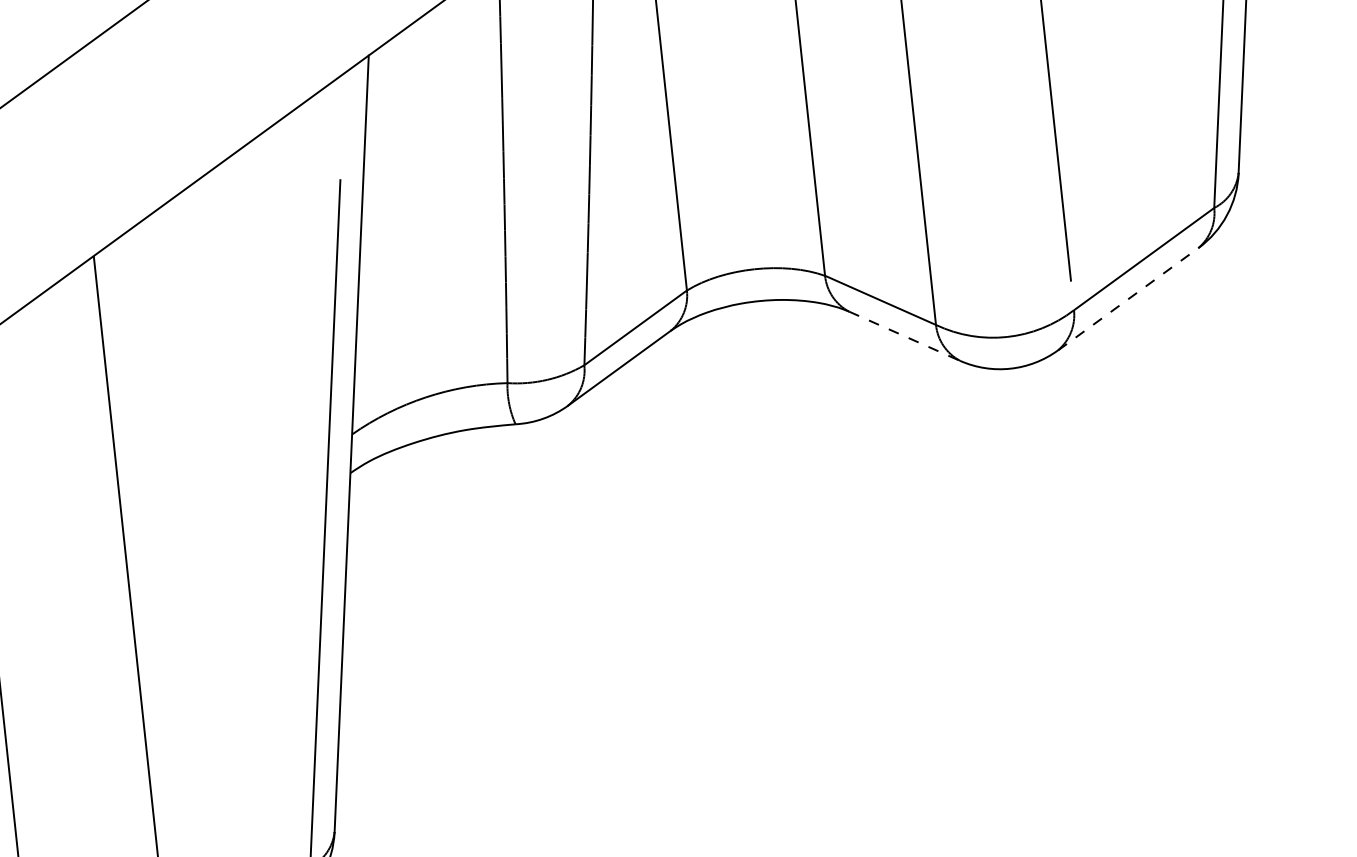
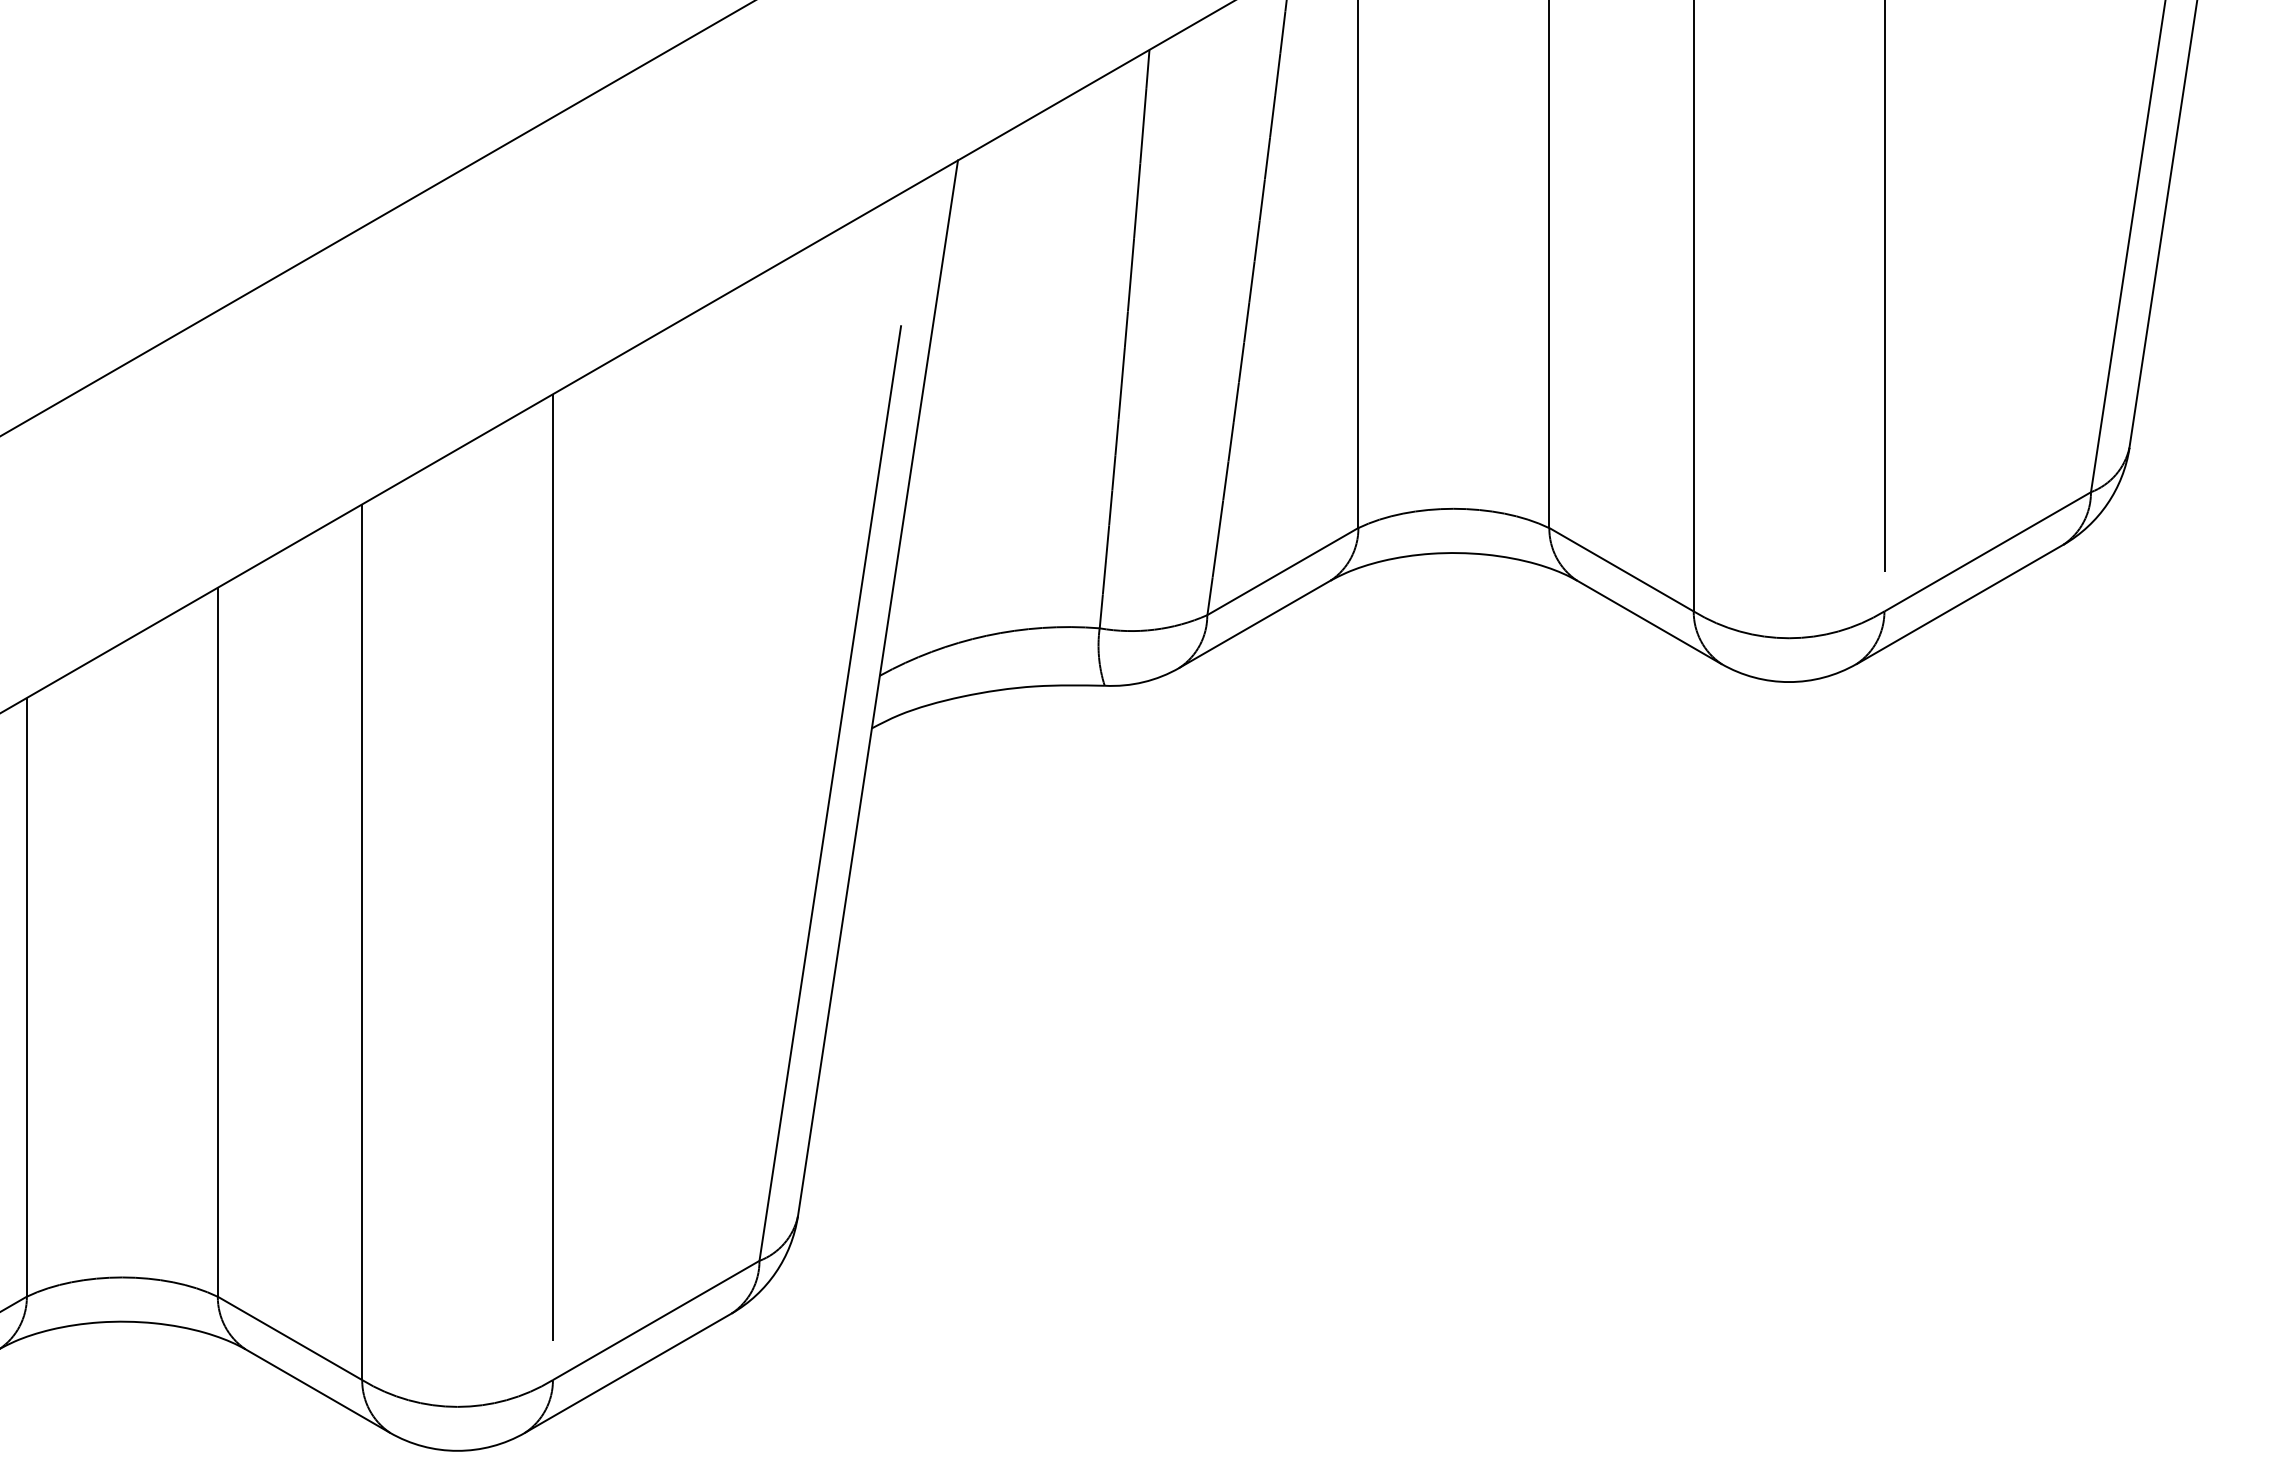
line: (1128, 299) -> (1960, 604), dashed -> solid
line: (904, 336) -> (1649, 622), dashed -> solid

